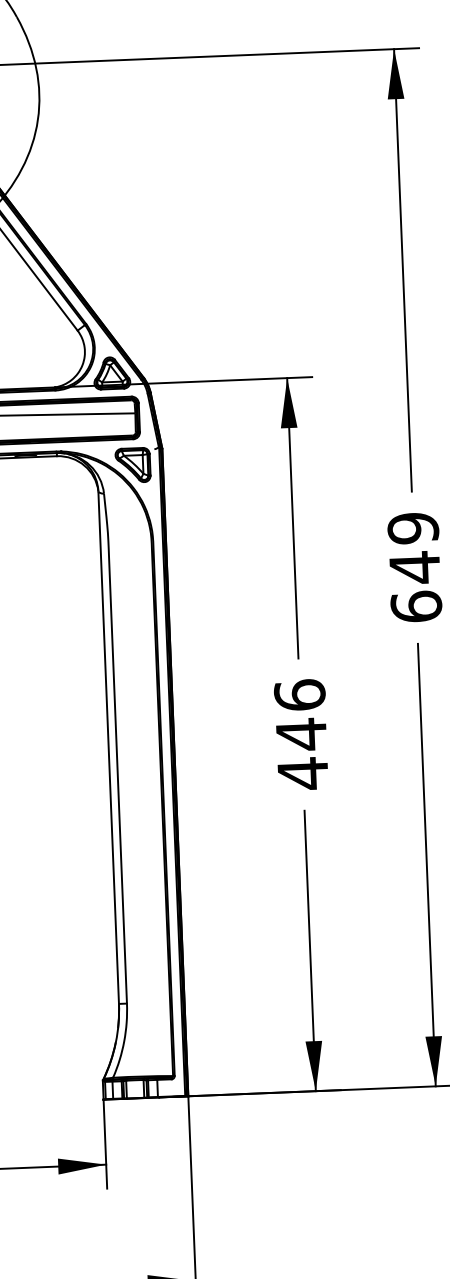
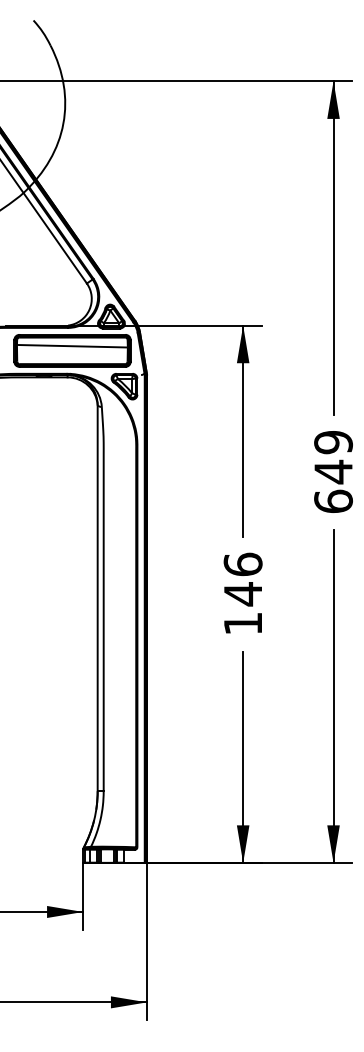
text: (302, 773) -> (242, 623), 446 -> 146

